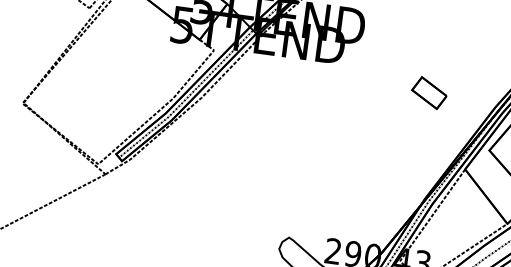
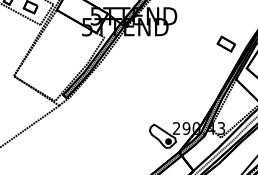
part: (427, 91) -> (225, 43), moved

